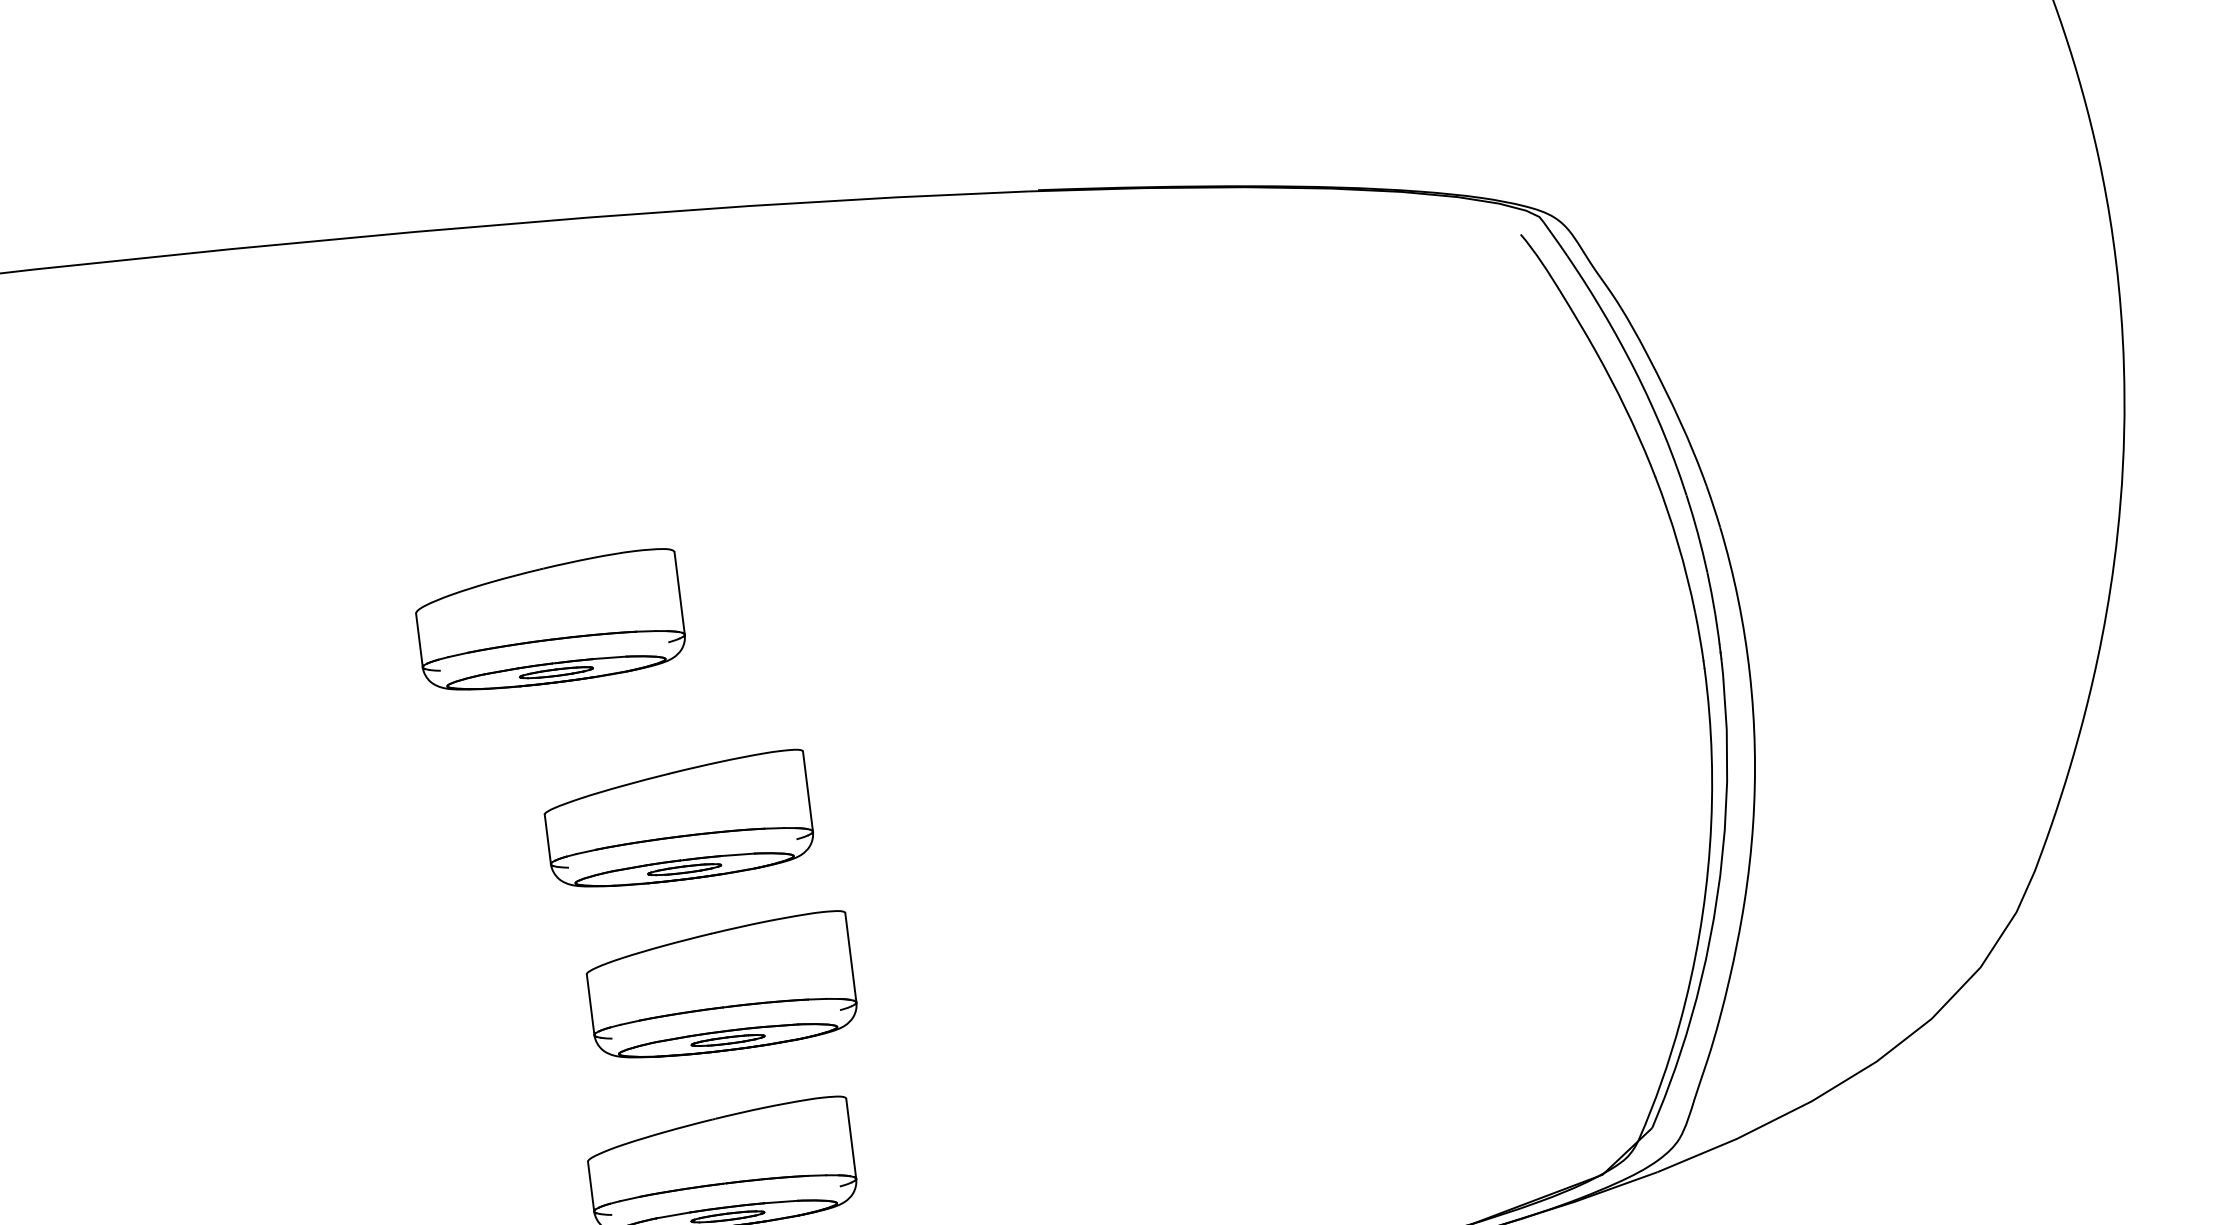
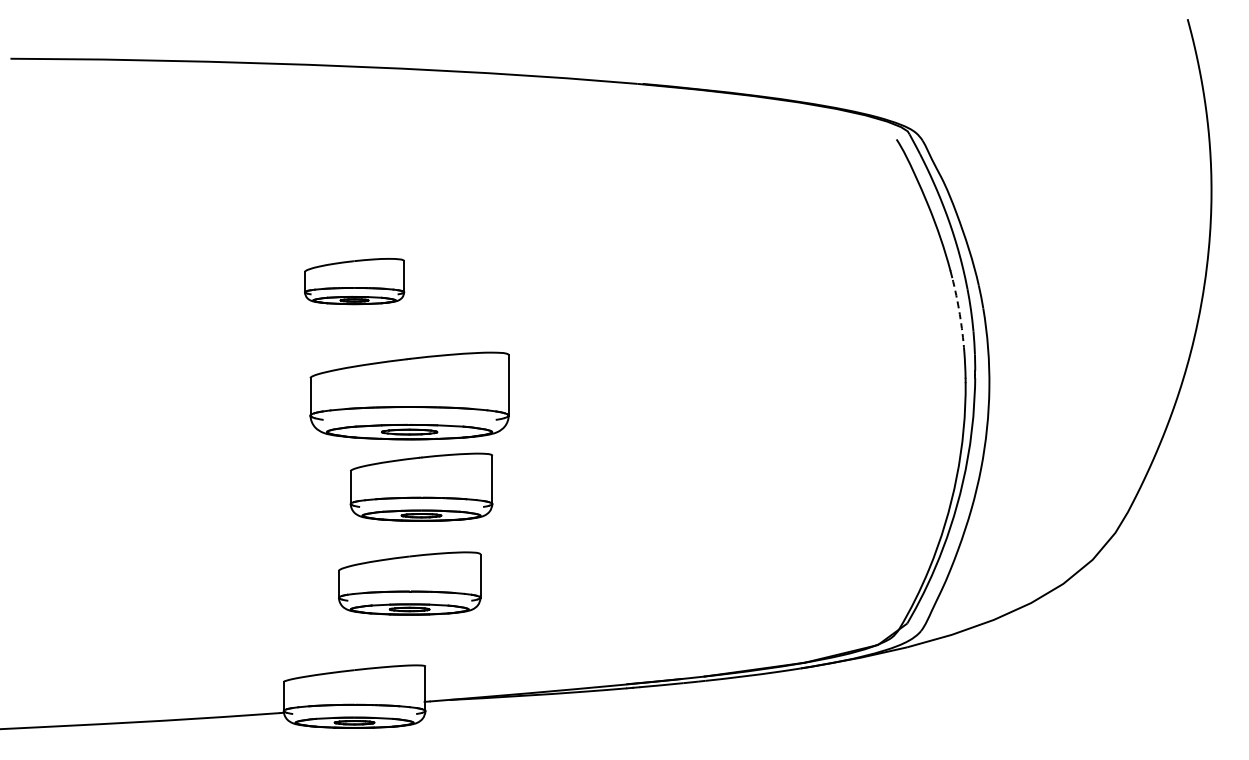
arc: (1677, 544) -> (959, 314), solid -> dashed
part: (550, 622) -> (354, 281), size x0.7
part: (678, 822) -> (409, 396), size x1.4

